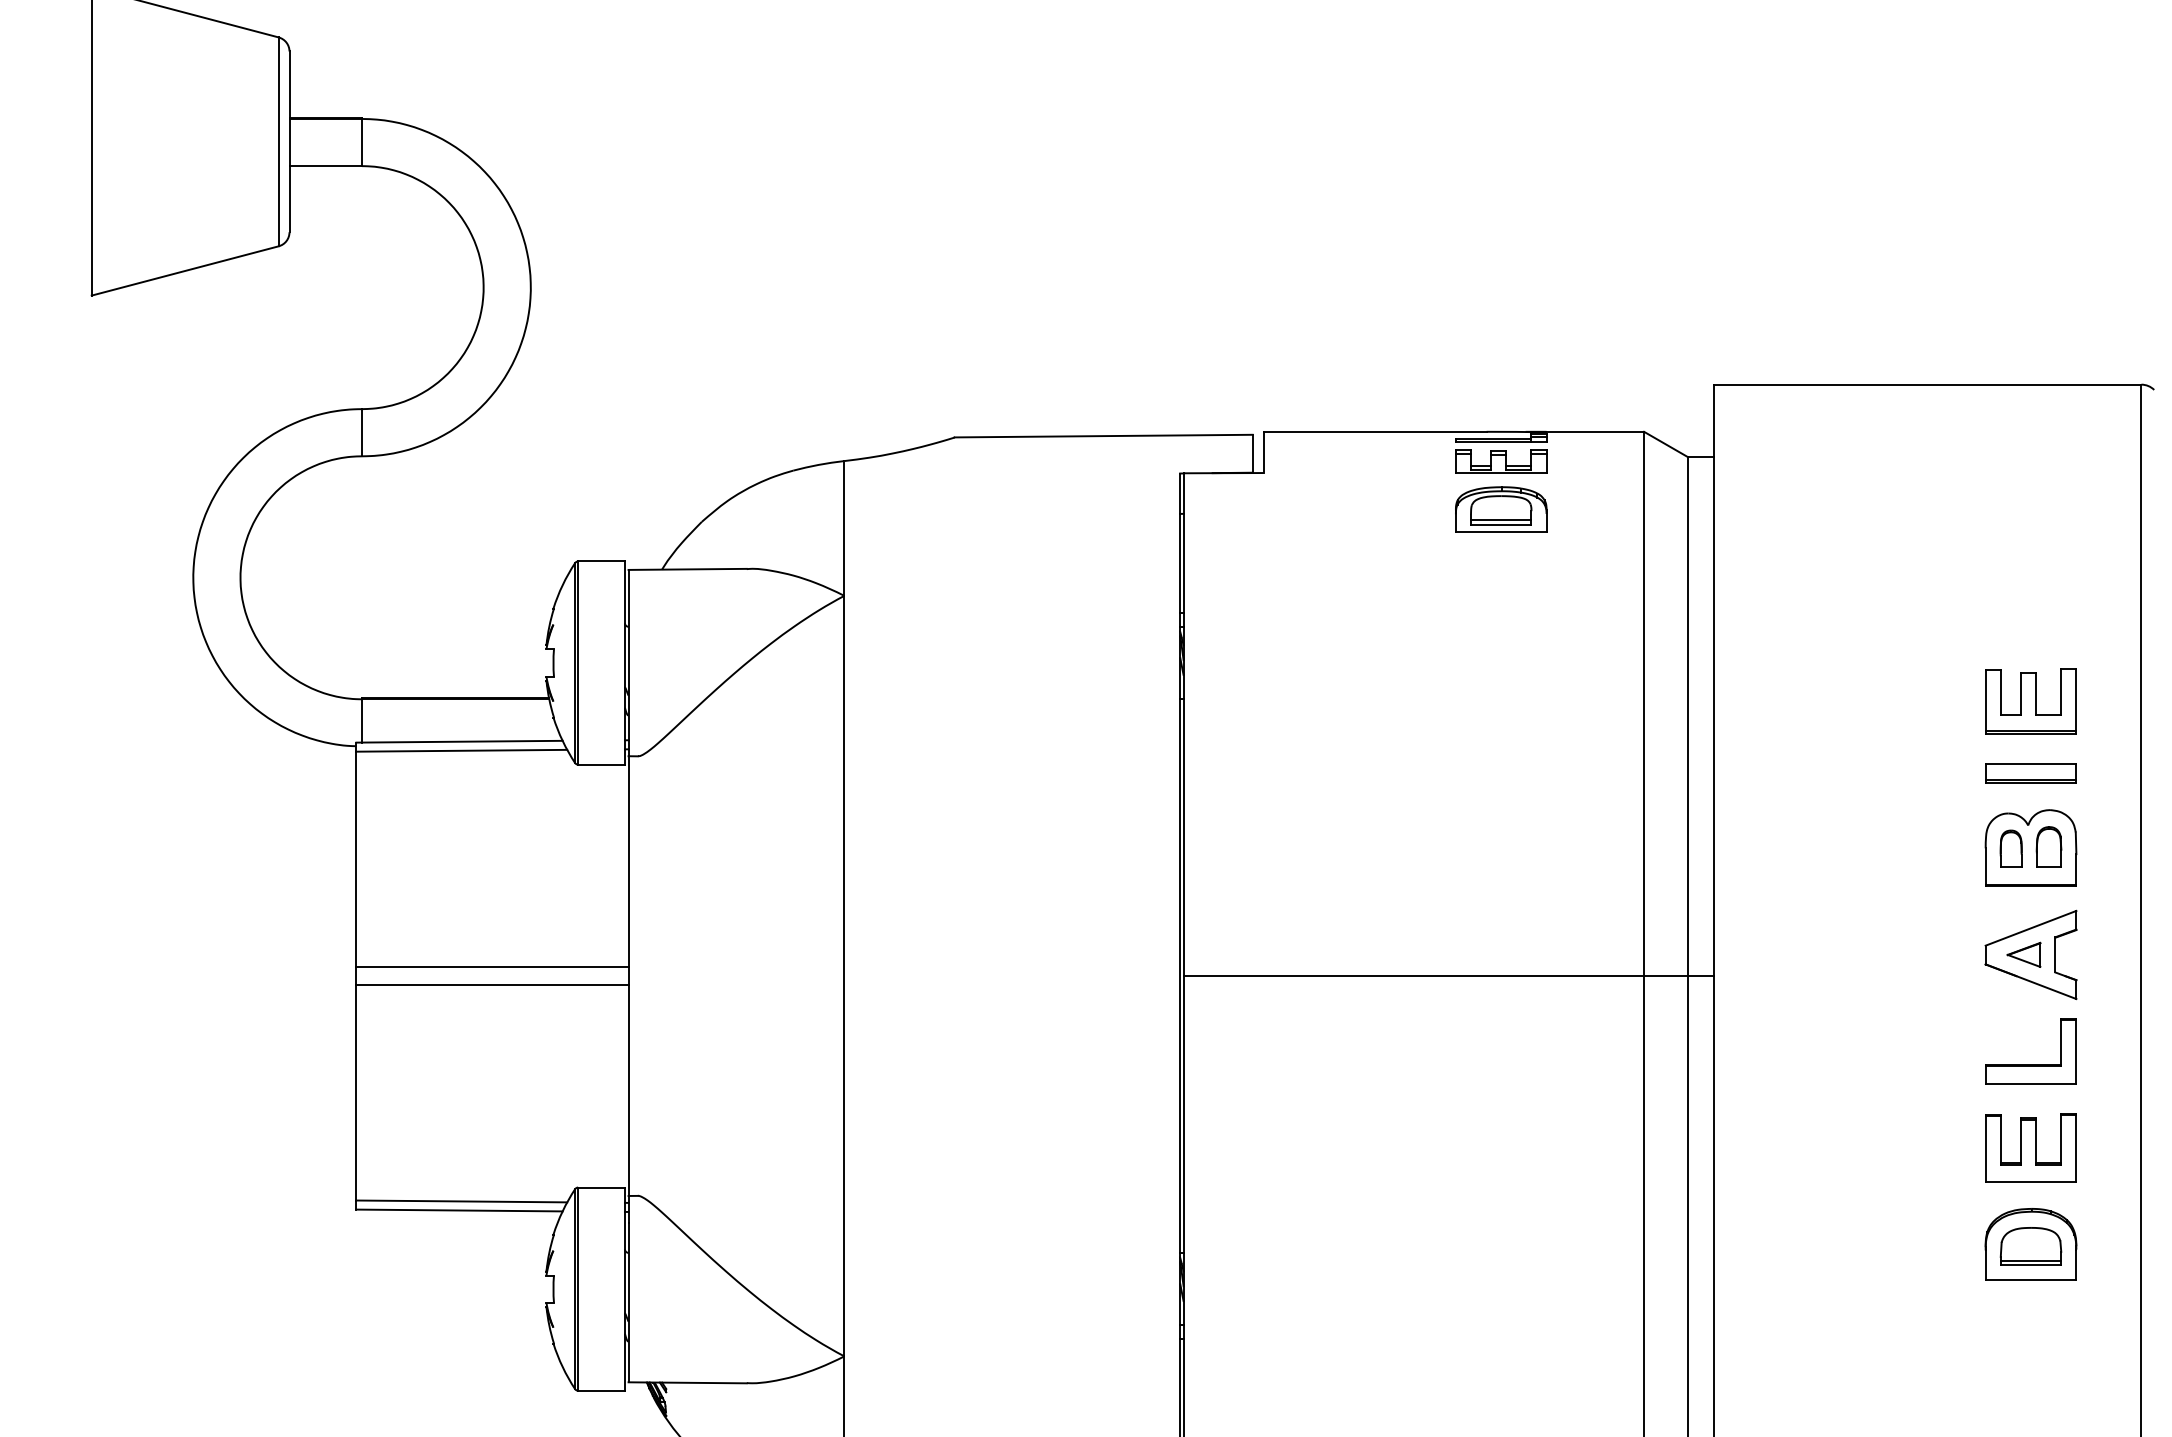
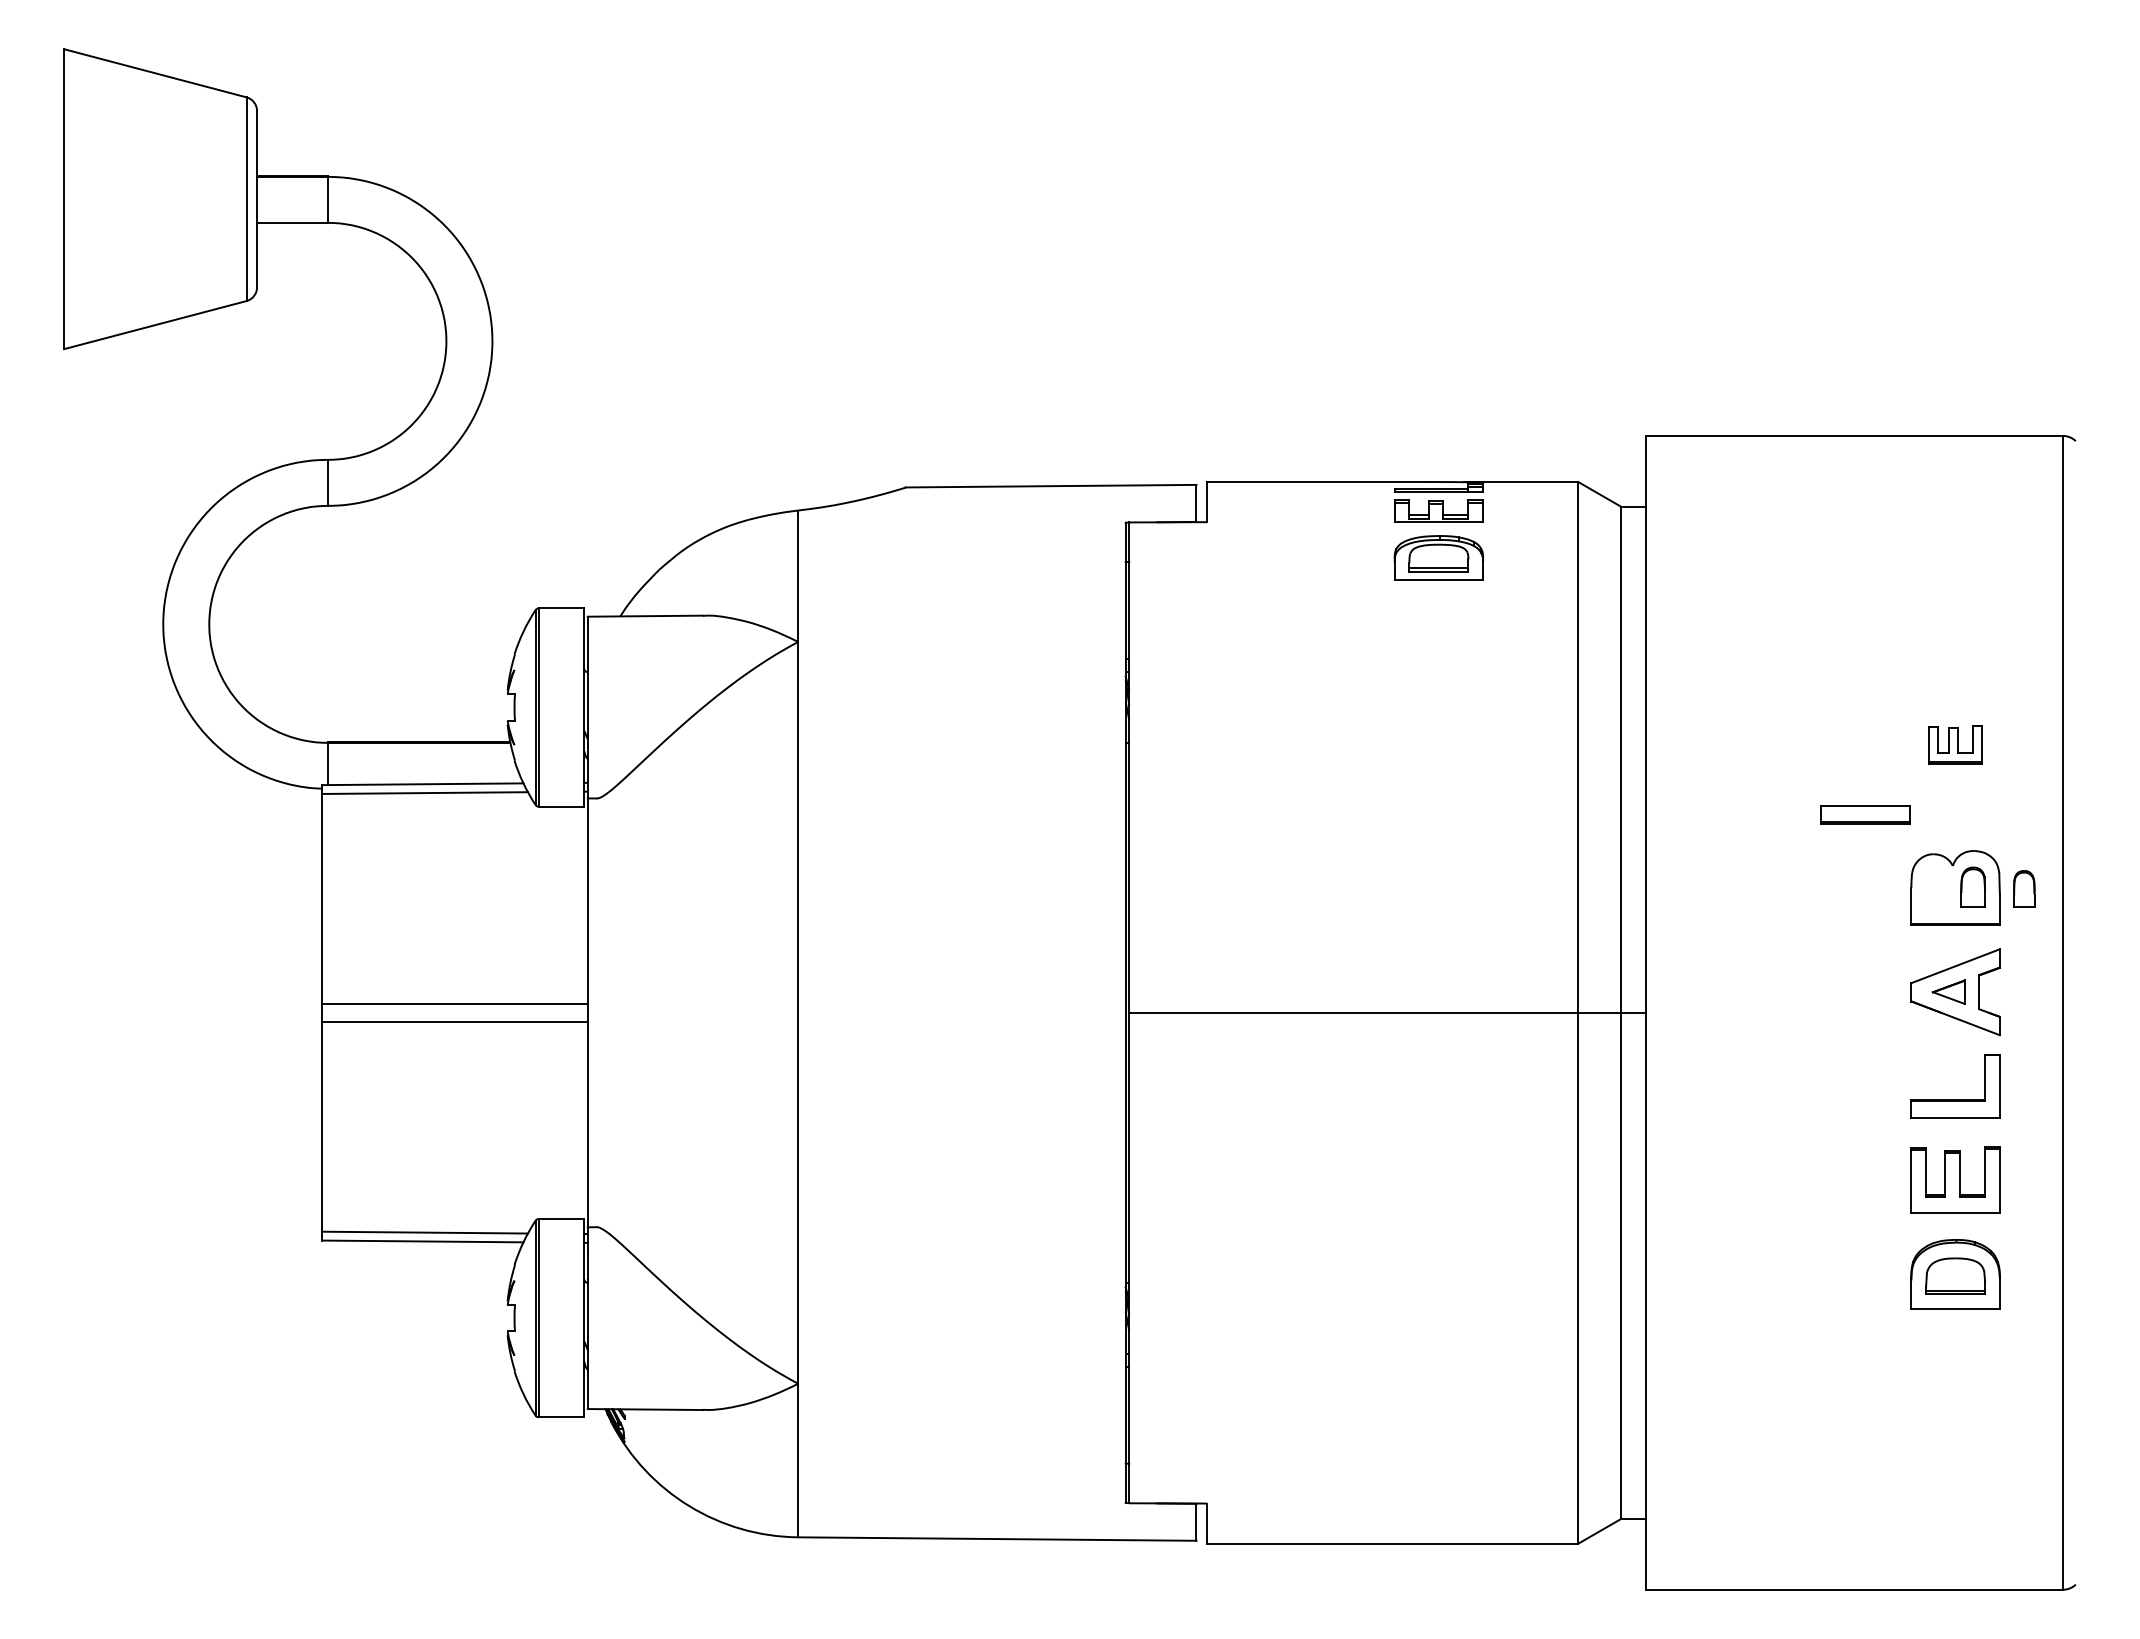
part: (2030, 700) -> (1955, 744), size x0.6
part: (2030, 772) -> (1865, 814), moved
part: (2011, 848) -> (2024, 888), moved

